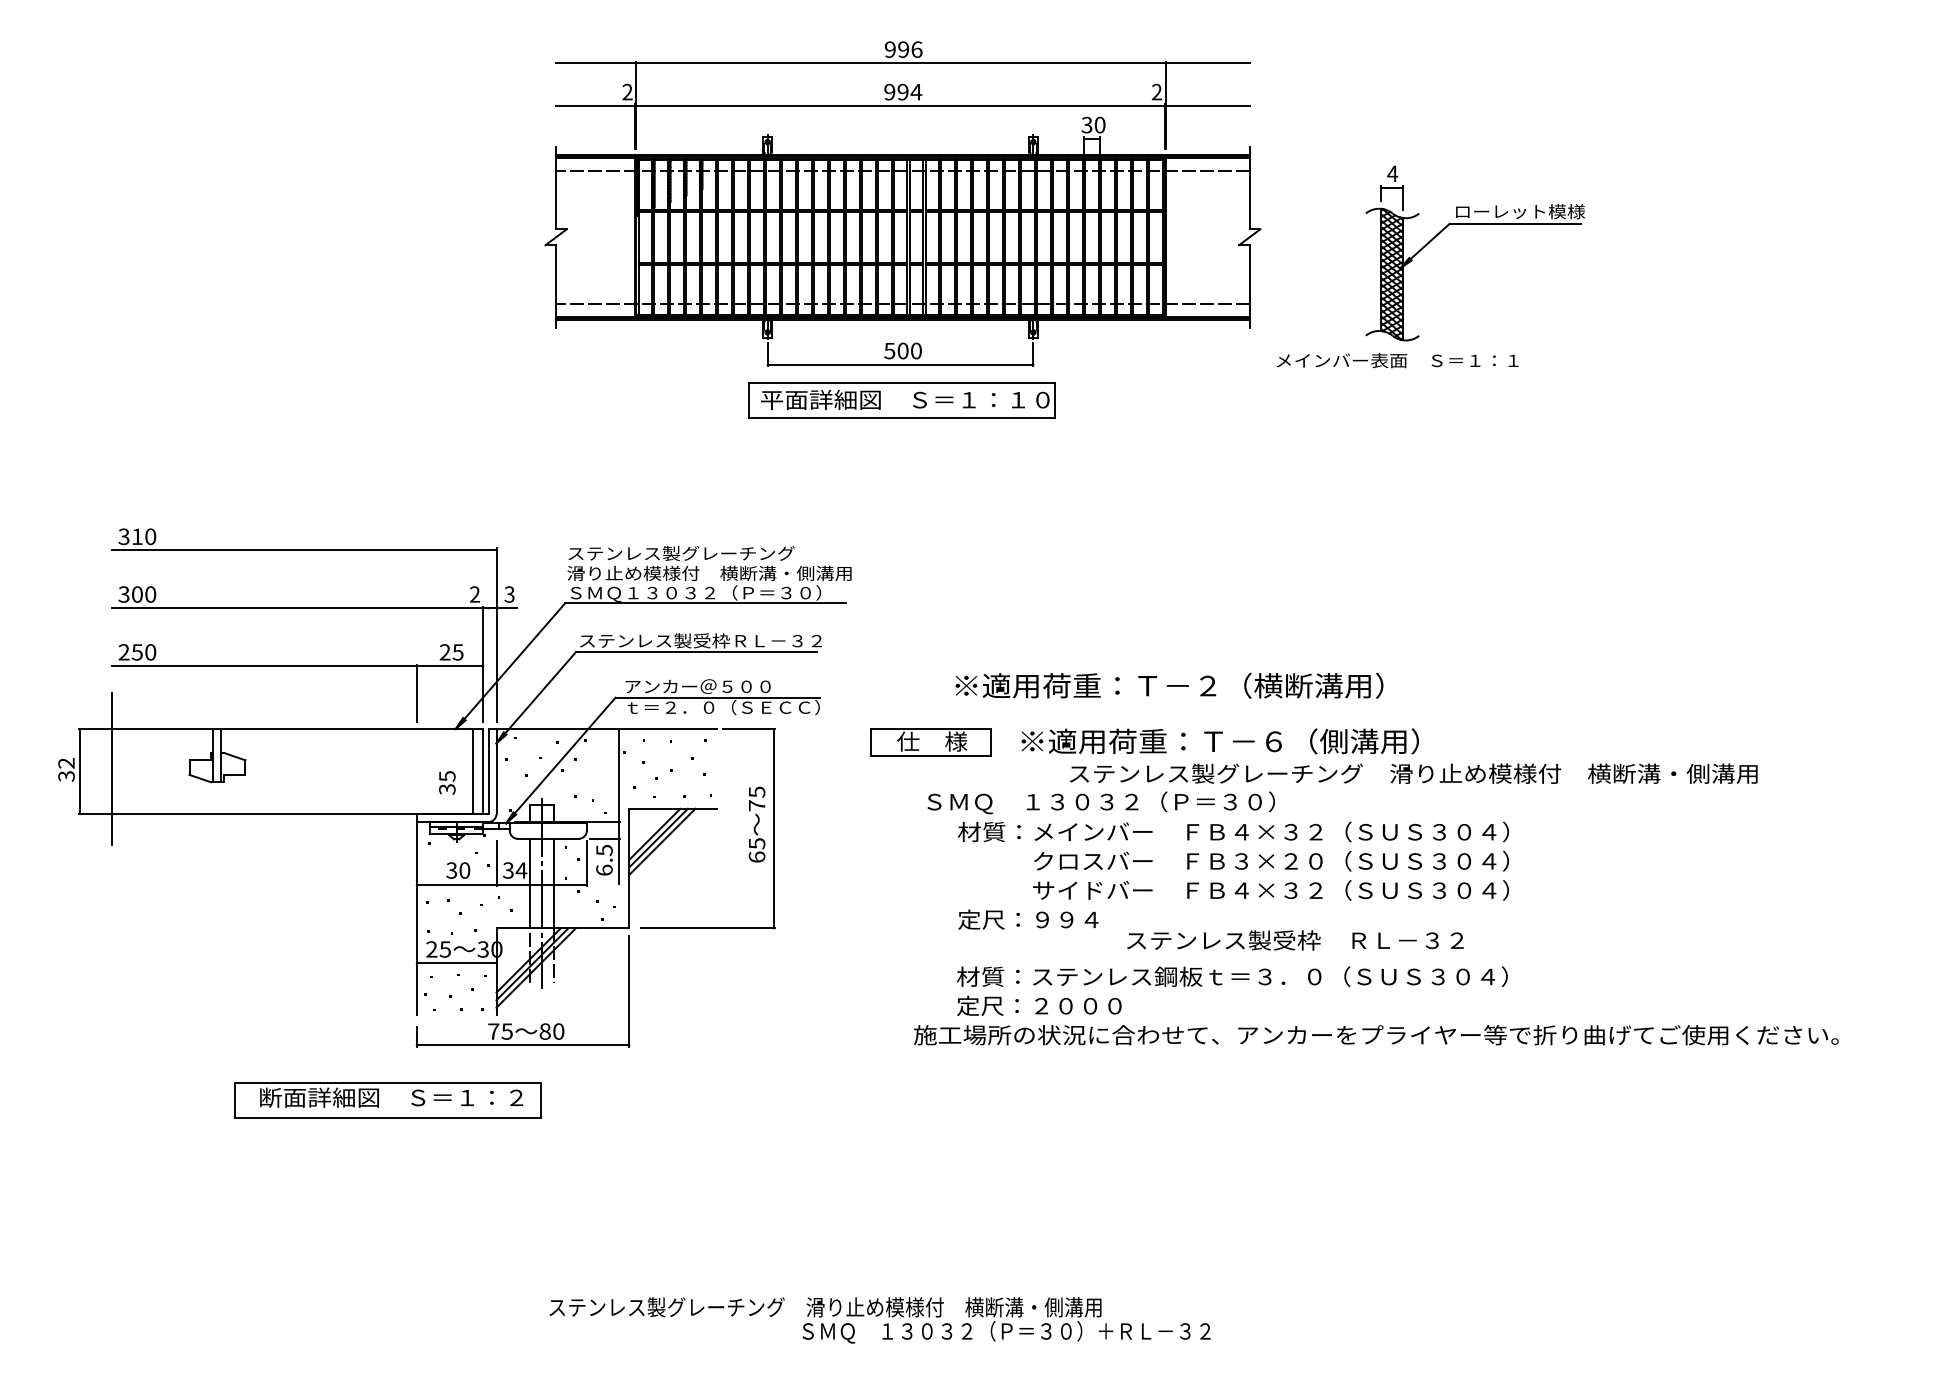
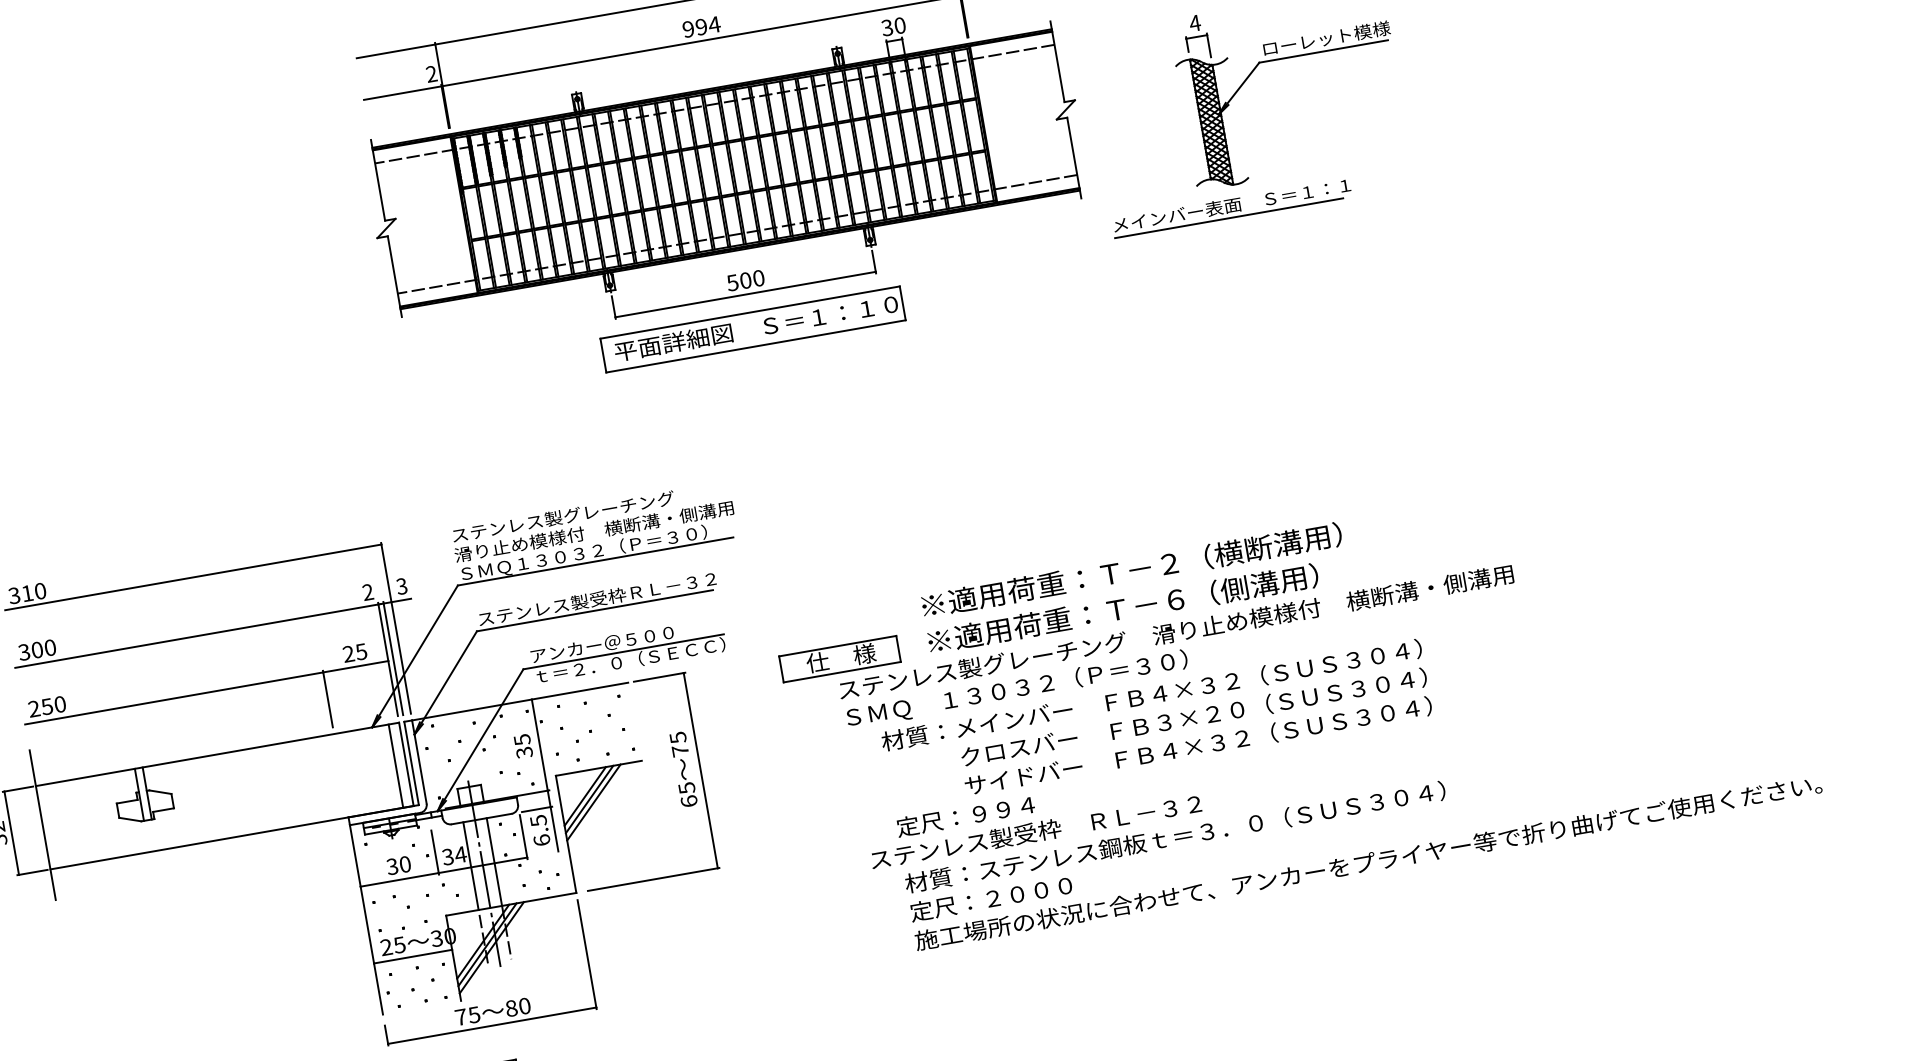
line: (1392, 372) -> (1228, 217), added
line: (488, 664) -> (393, 658), added
text: (1169, 685) -> (1131, 570), moved
text: (1413, 773) -> (1175, 631), moved
text: (447, 782) -> (523, 745), moved
text: (1295, 940) -> (1036, 832), moved
text: (1376, 1035) -> (1368, 862), moved

